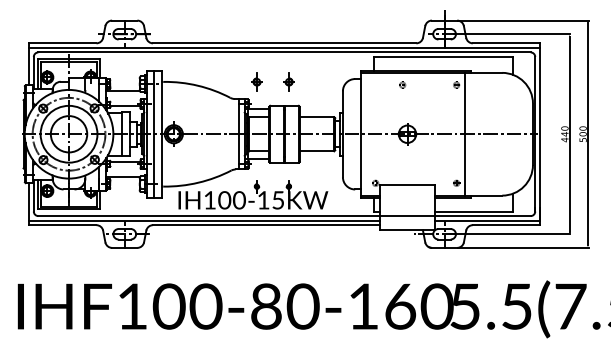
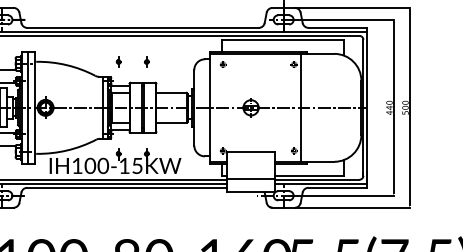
part: (256, 81) -> (118, 61), size x0.62
part: (288, 81) -> (146, 61), size x0.62
part: (402, 84) -> (222, 64), moved

